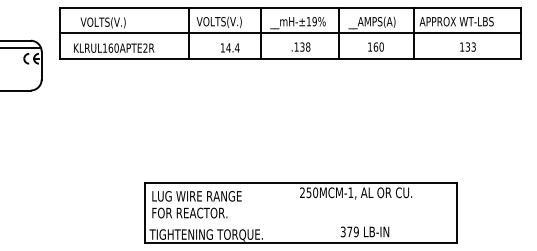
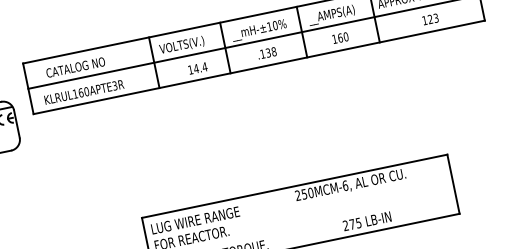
text: (314, 21) -> (275, 25), __mH-±19% -> __mH-±10%
text: (110, 22) -> (75, 67), VOLTS(V.) -> CATALOG NO
text: (467, 47) -> (430, 19), 133 -> 123
text: (145, 48) -> (115, 86), KLRUL160APTE2R -> KLRUL160APTE3R
text: (350, 192) -> (345, 185), 250MCM-1, -> 250MCM-6,
text: (349, 231) -> (351, 224), 379 -> 275

